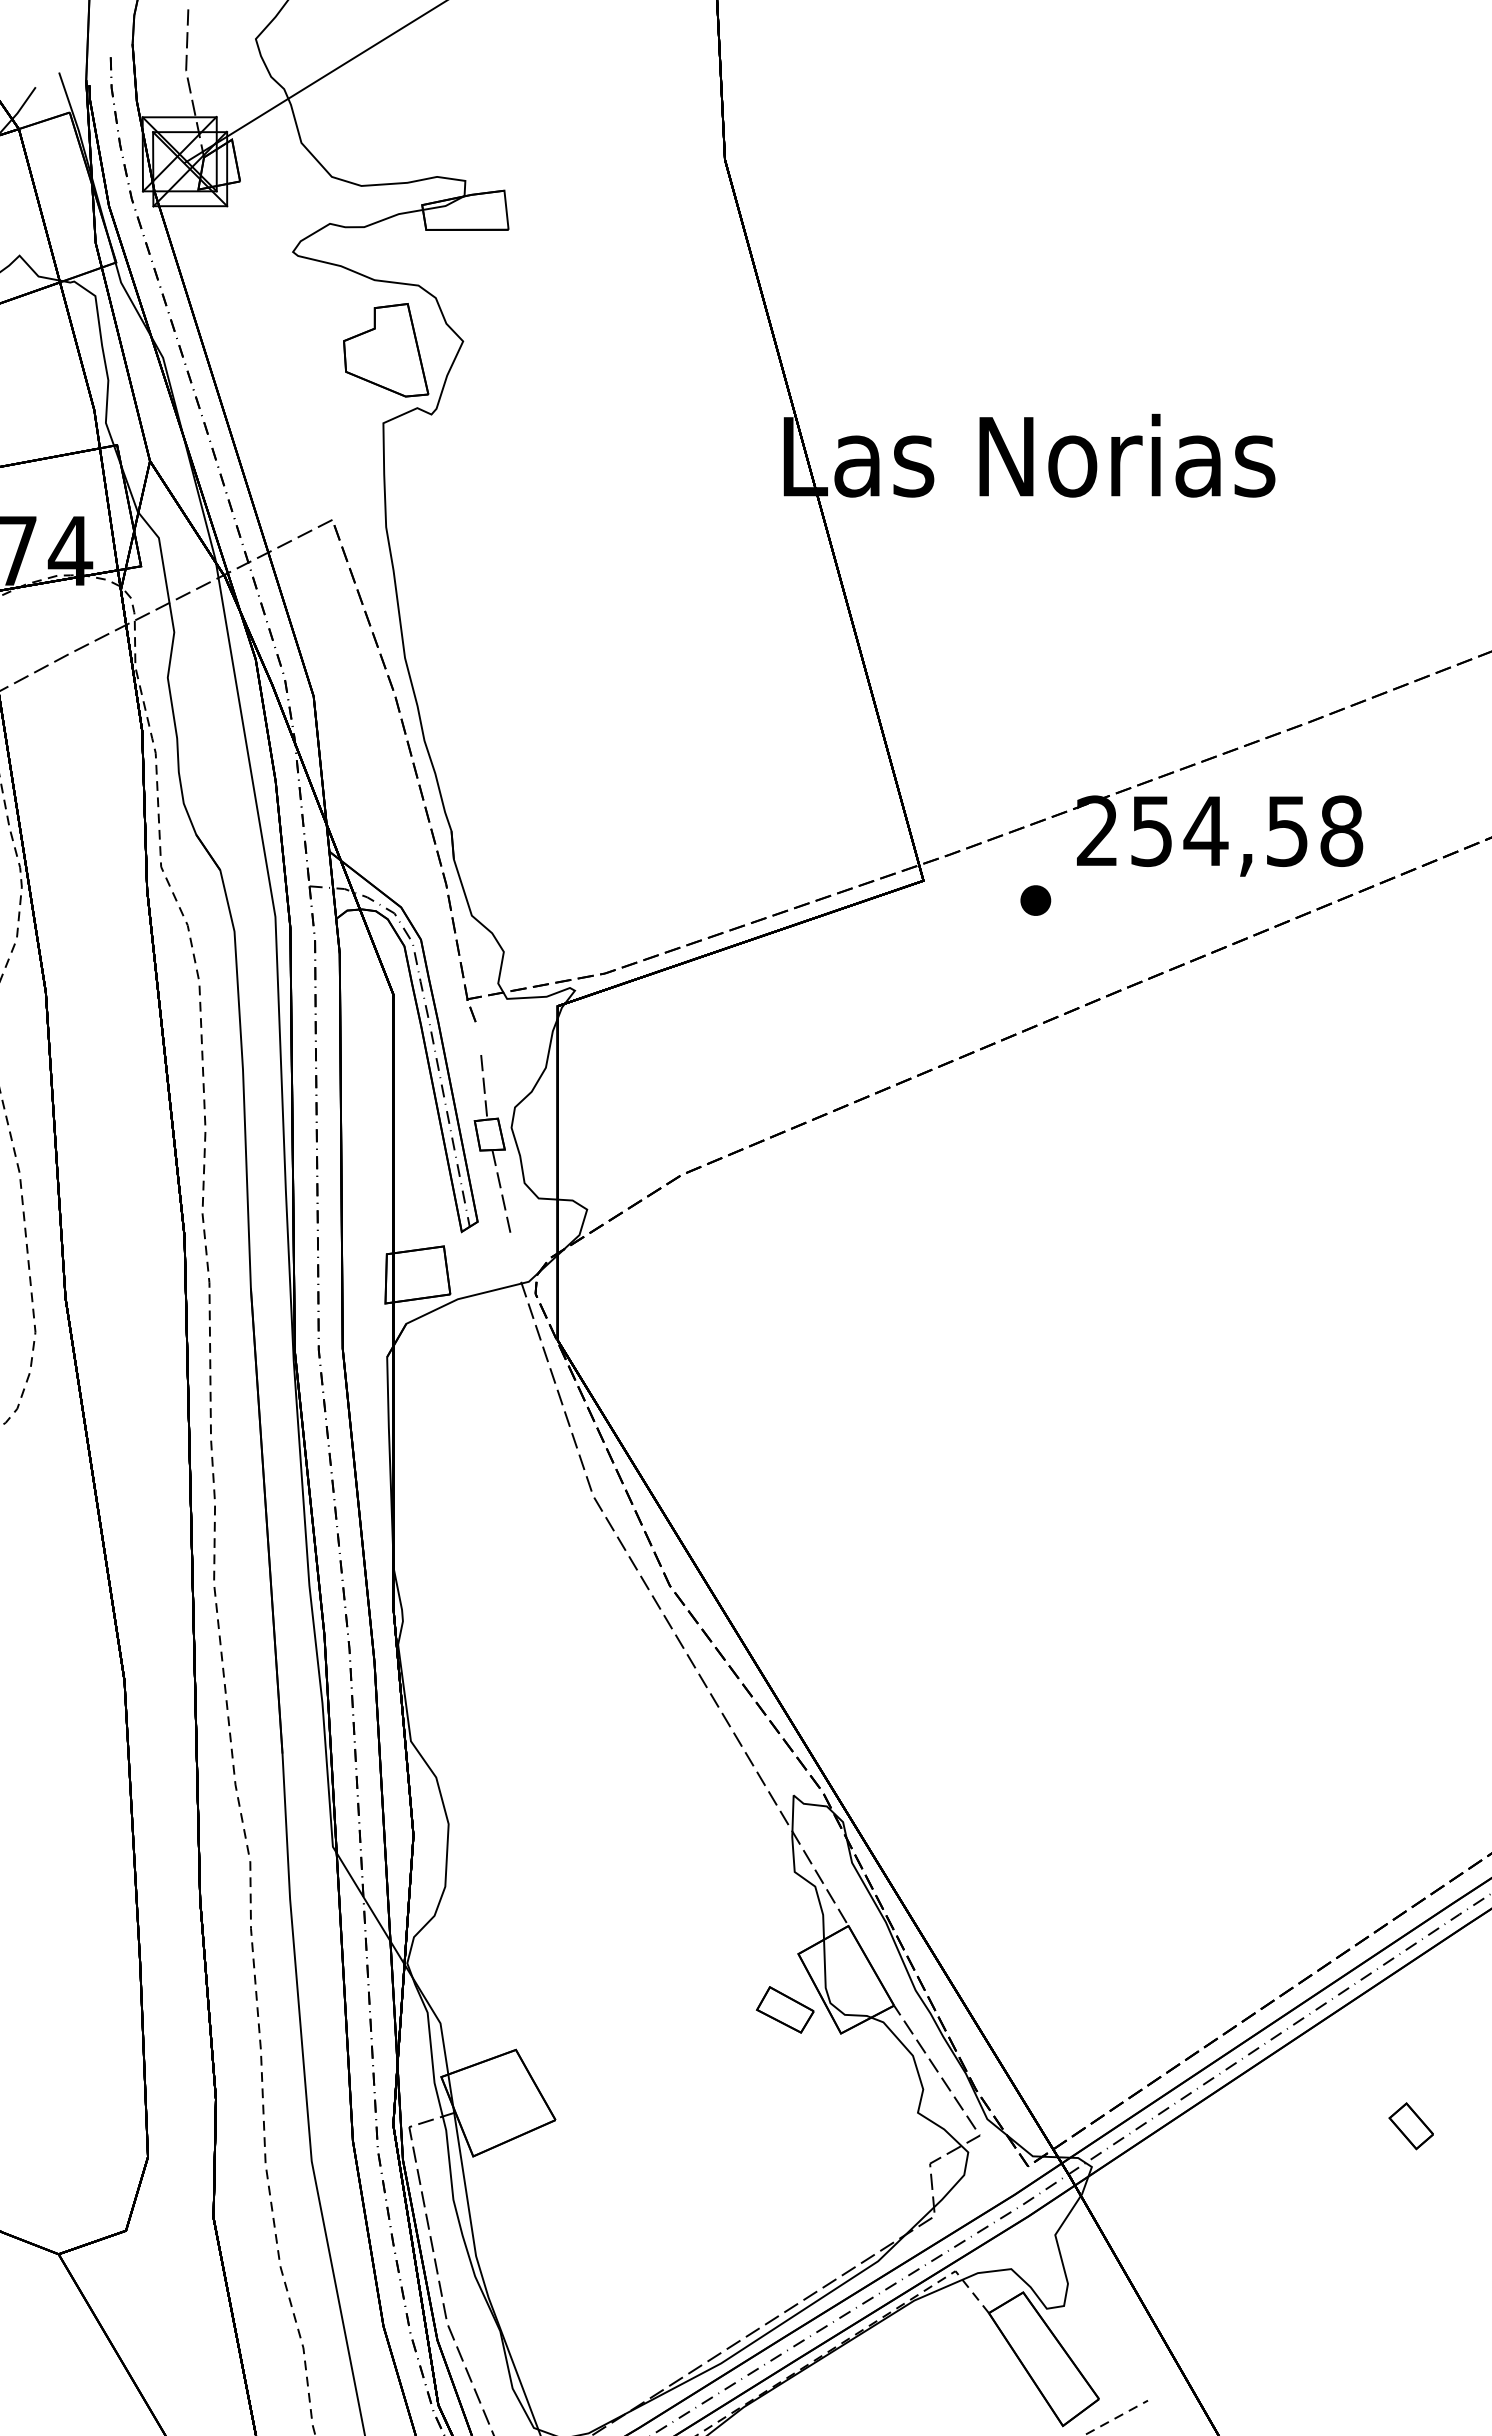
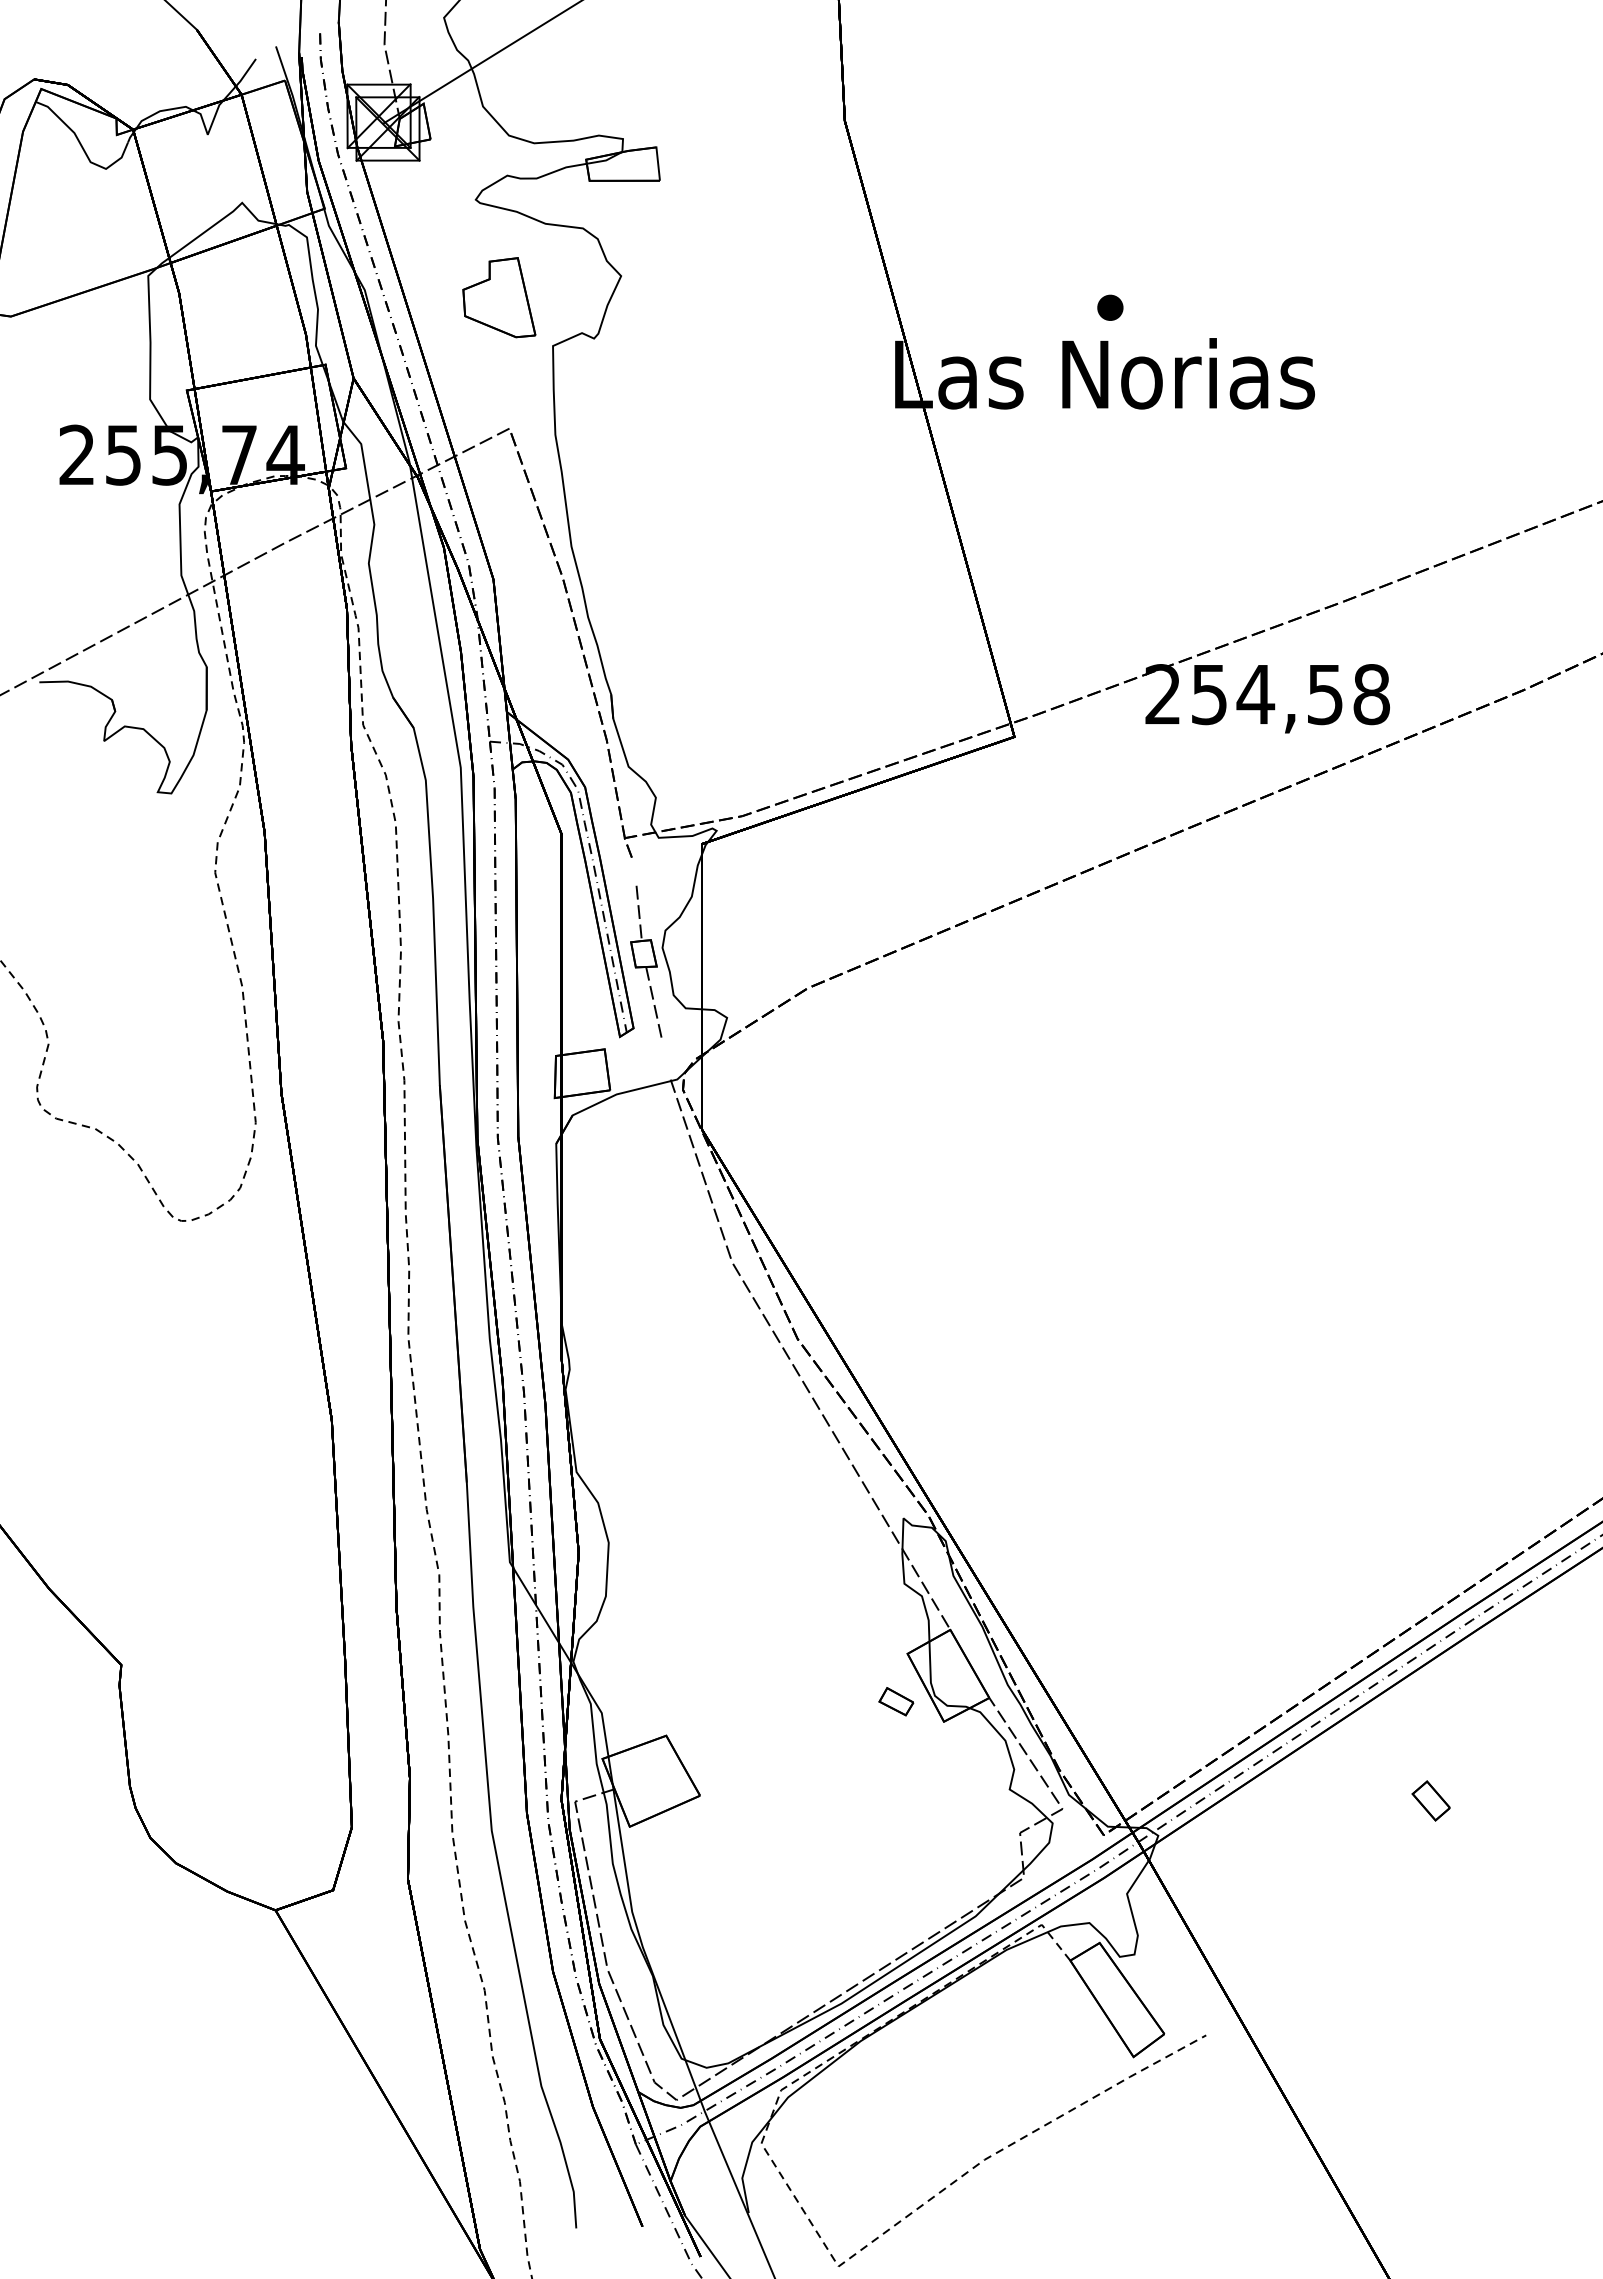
part: (386, 350) -> (499, 297), moved
part: (1035, 900) -> (1110, 307), moved
part: (785, 2009) -> (896, 1701), size x0.7

